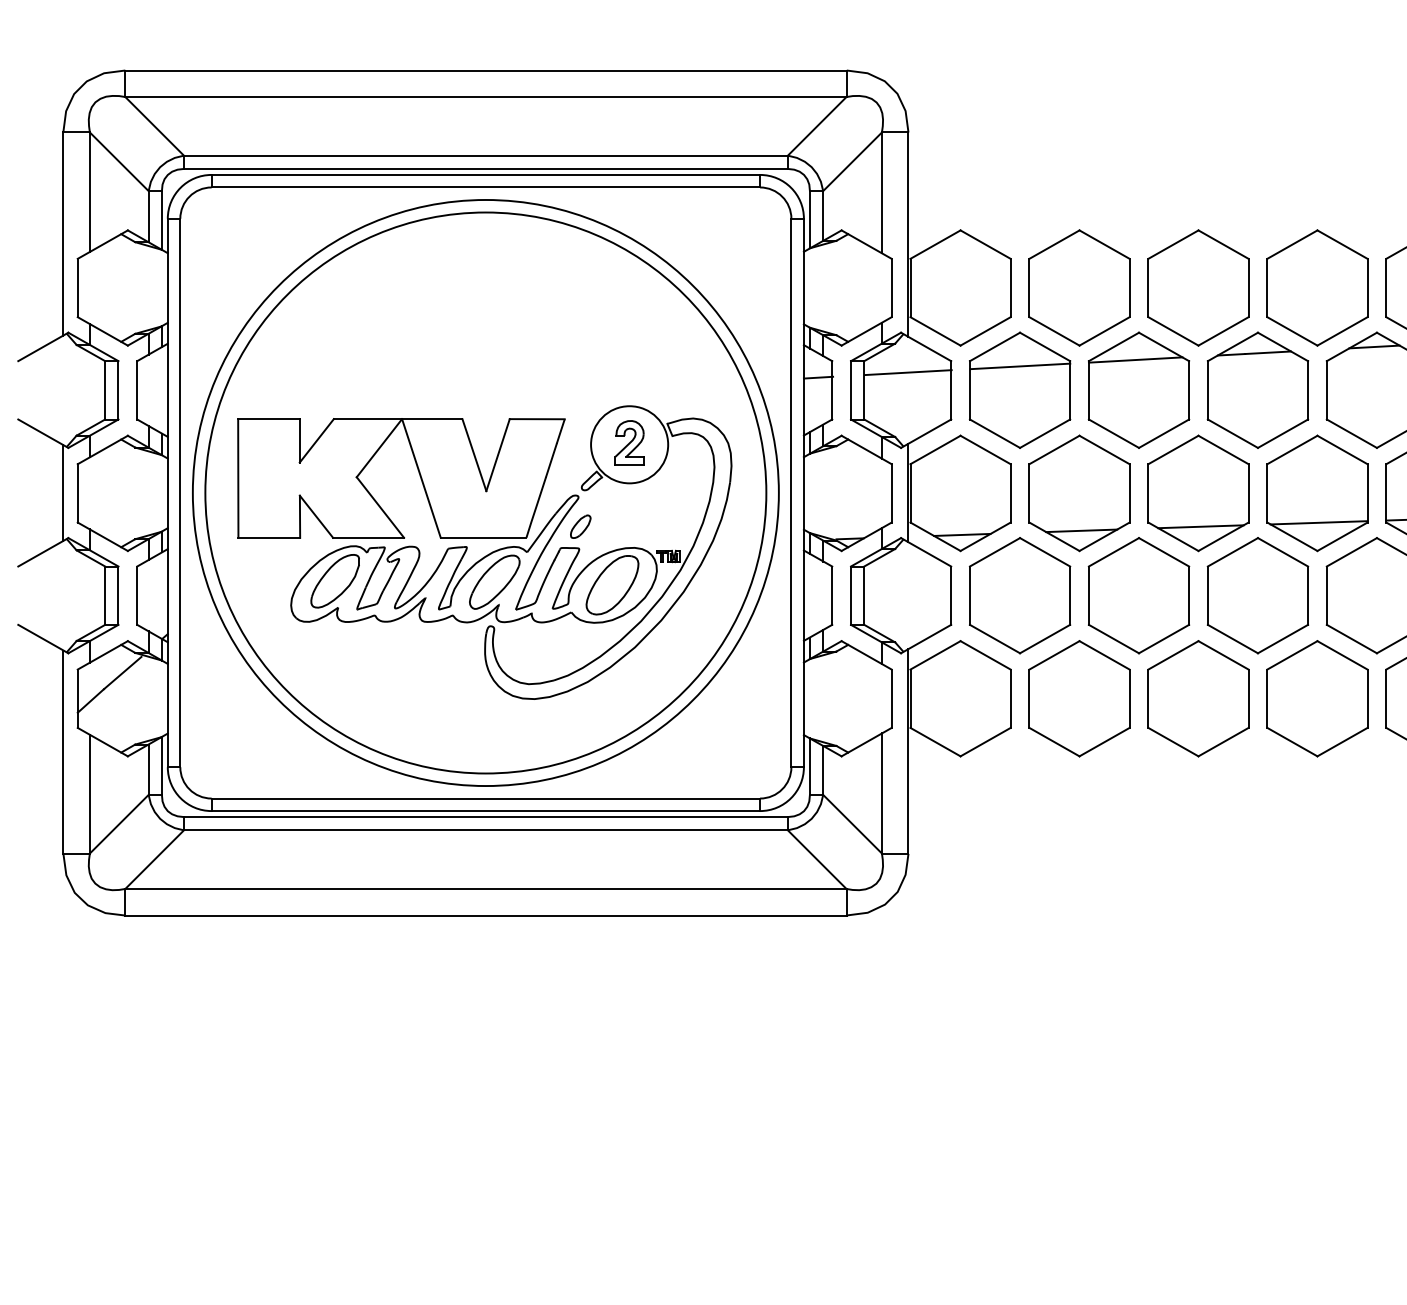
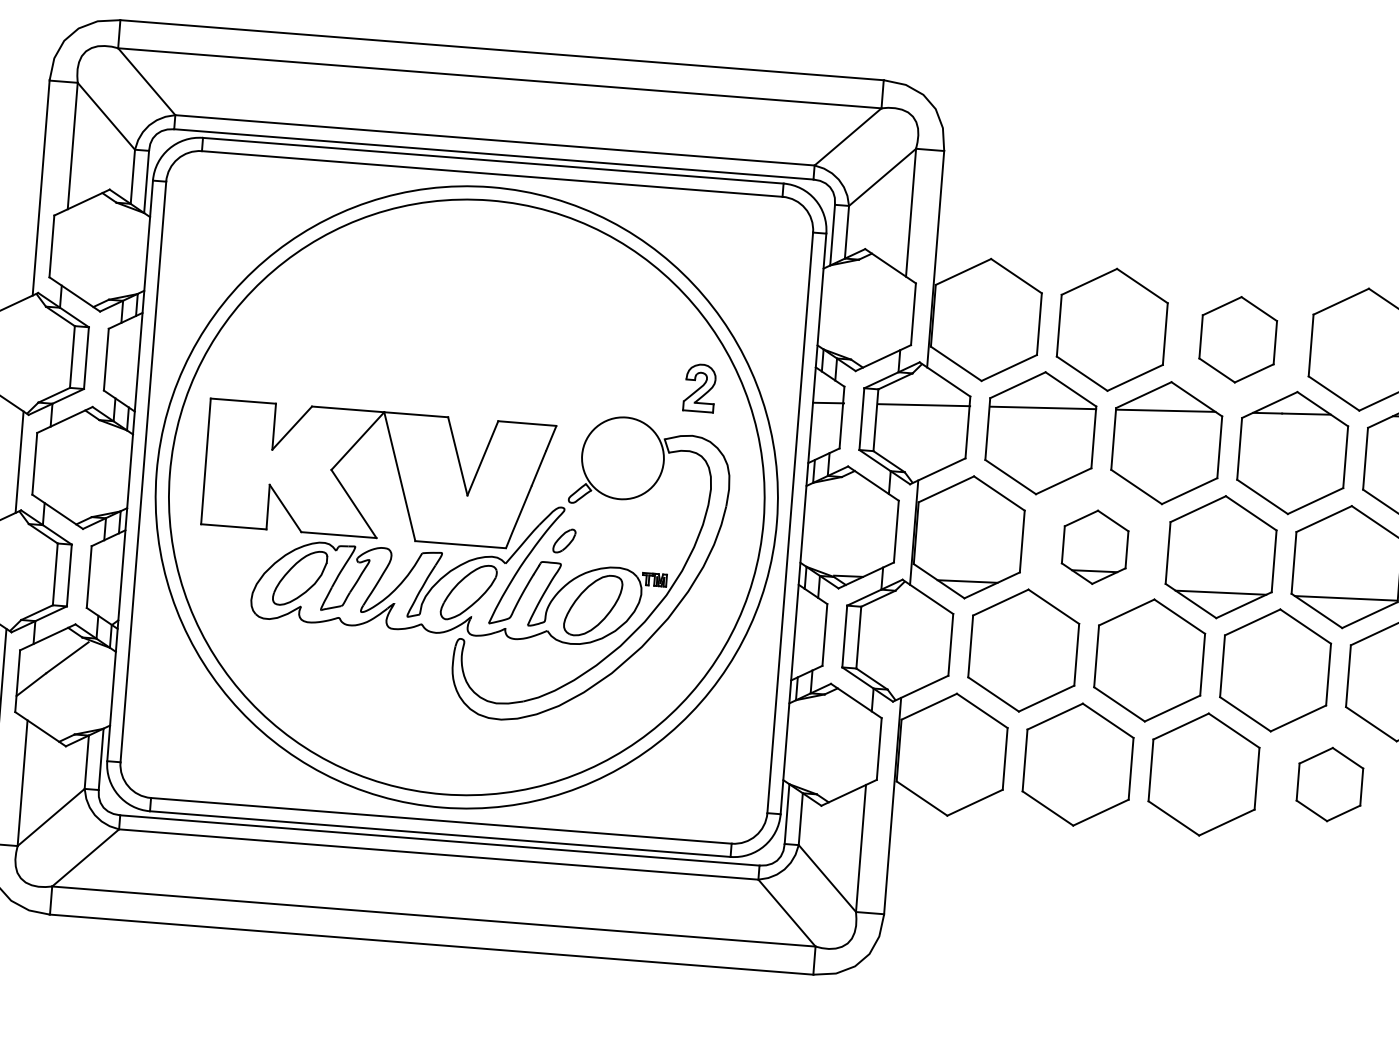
part: (1198, 287) -> (1238, 339), size x0.7
part: (629, 442) -> (699, 387), moved
part: (1079, 493) -> (1095, 547), size x0.6
part: (1317, 698) -> (1329, 784), size x0.6

